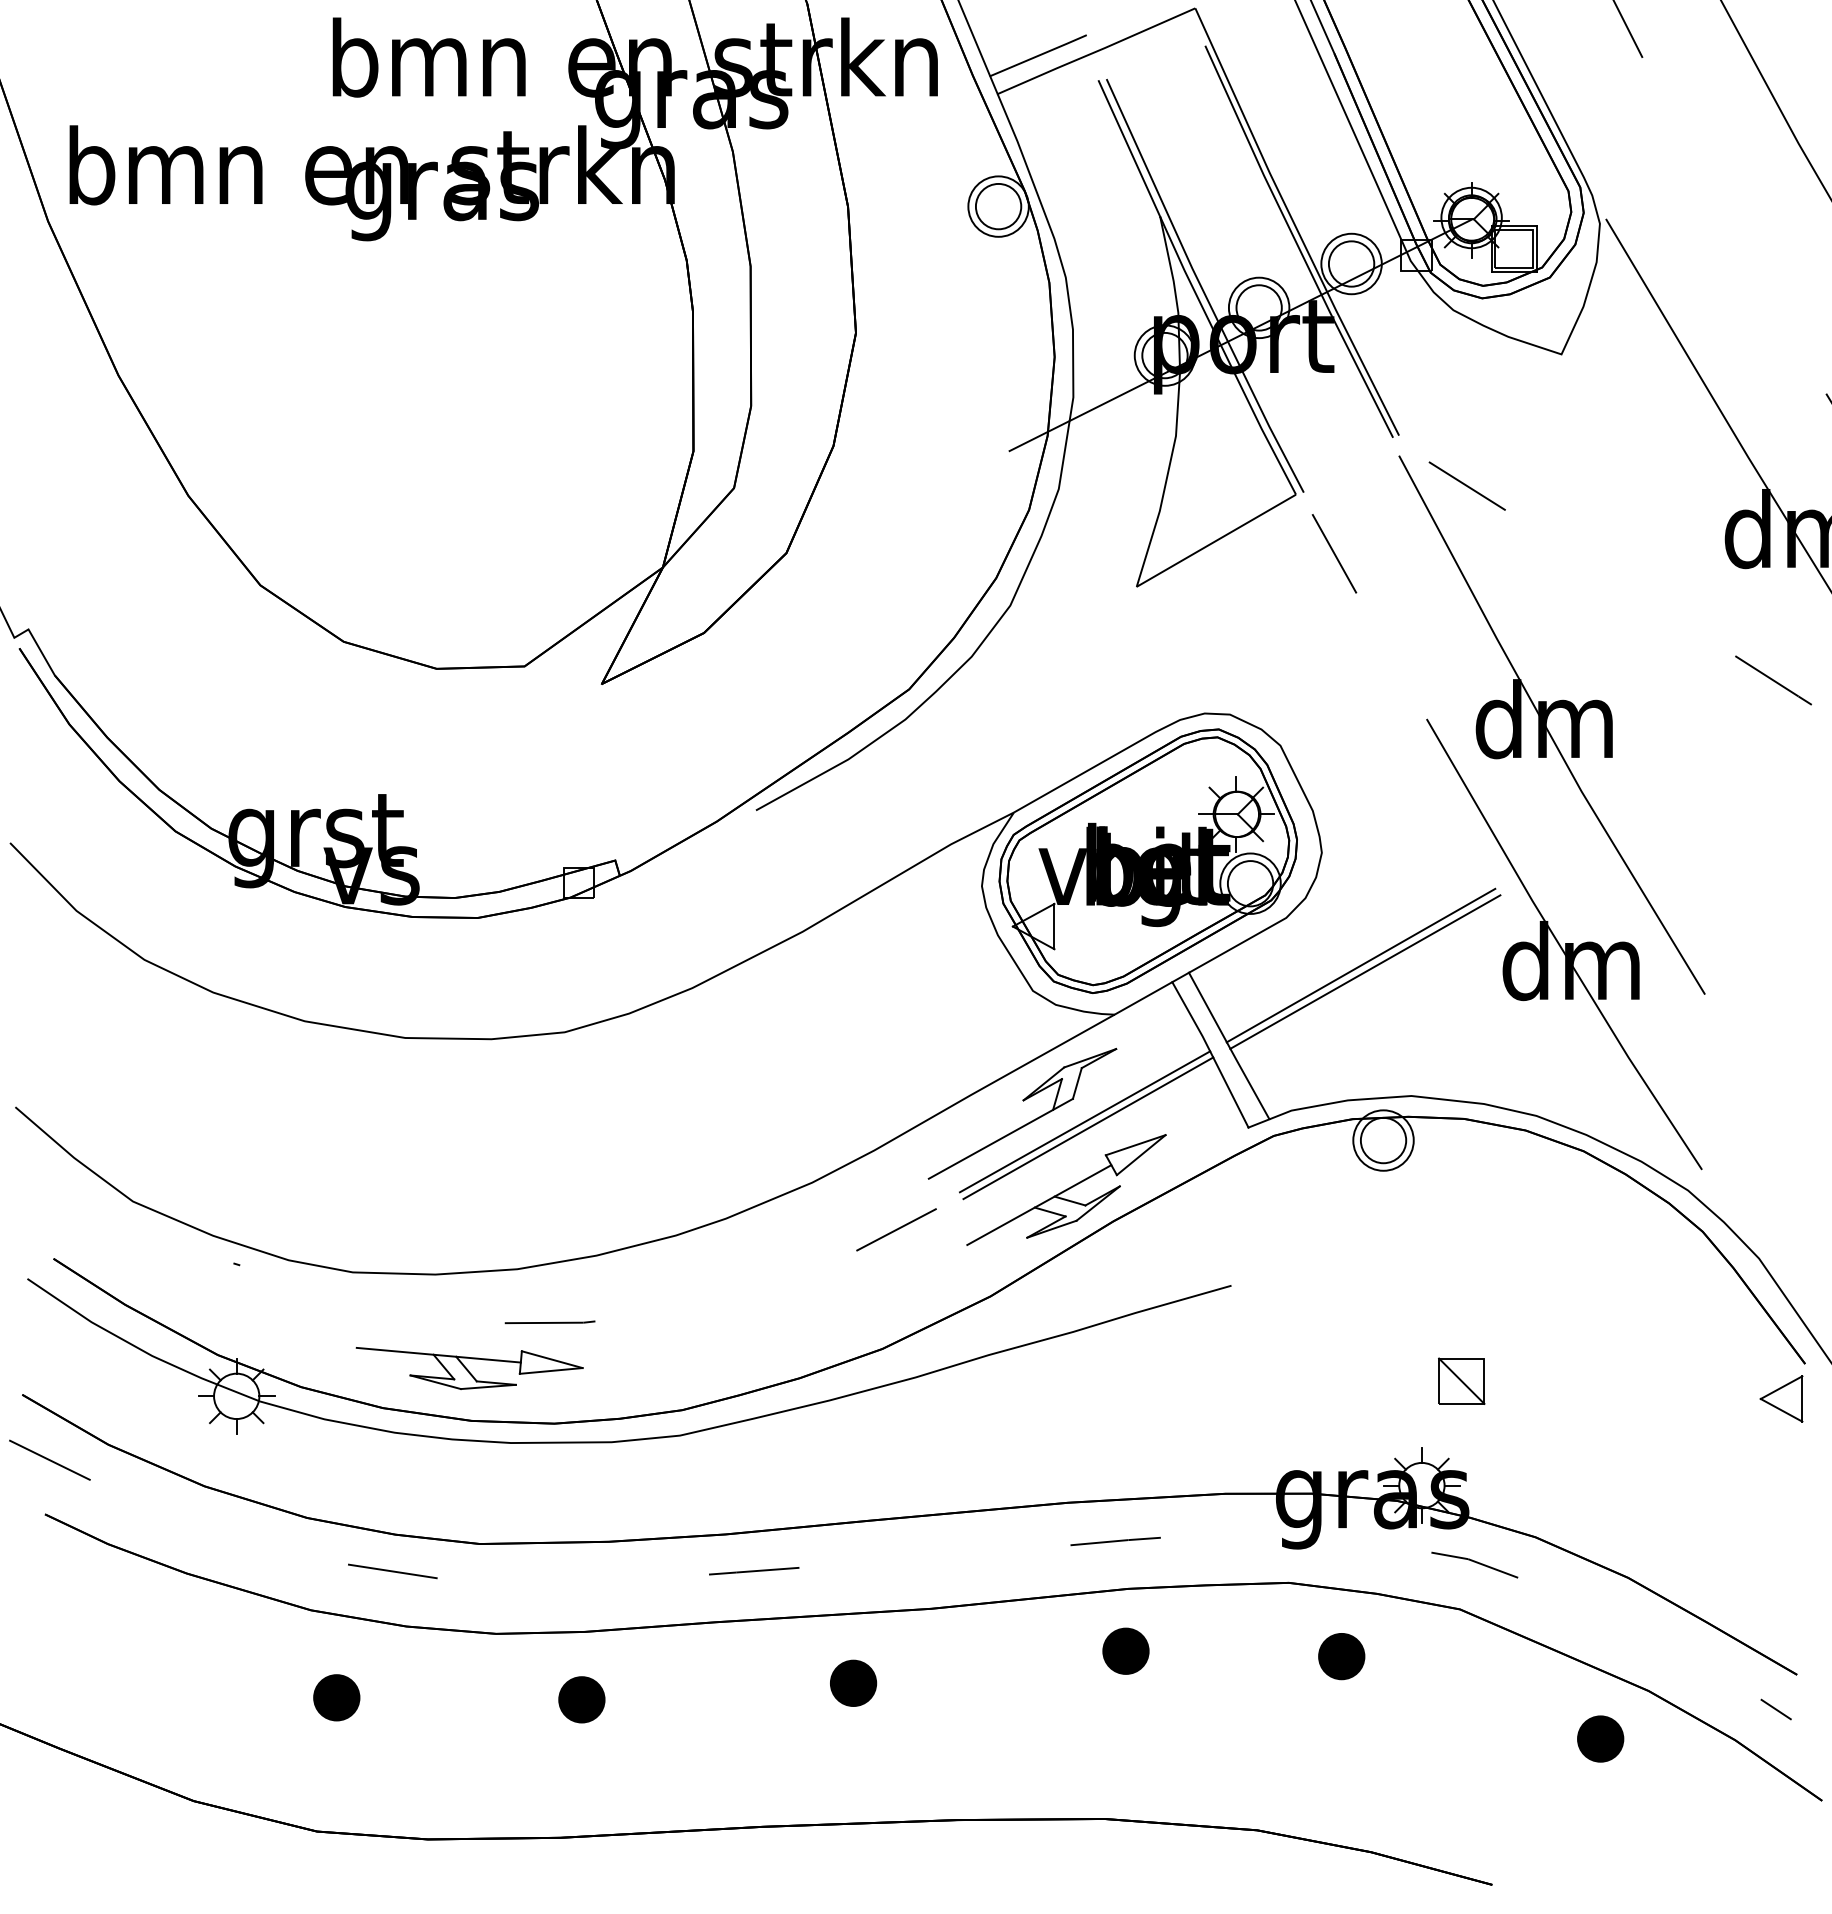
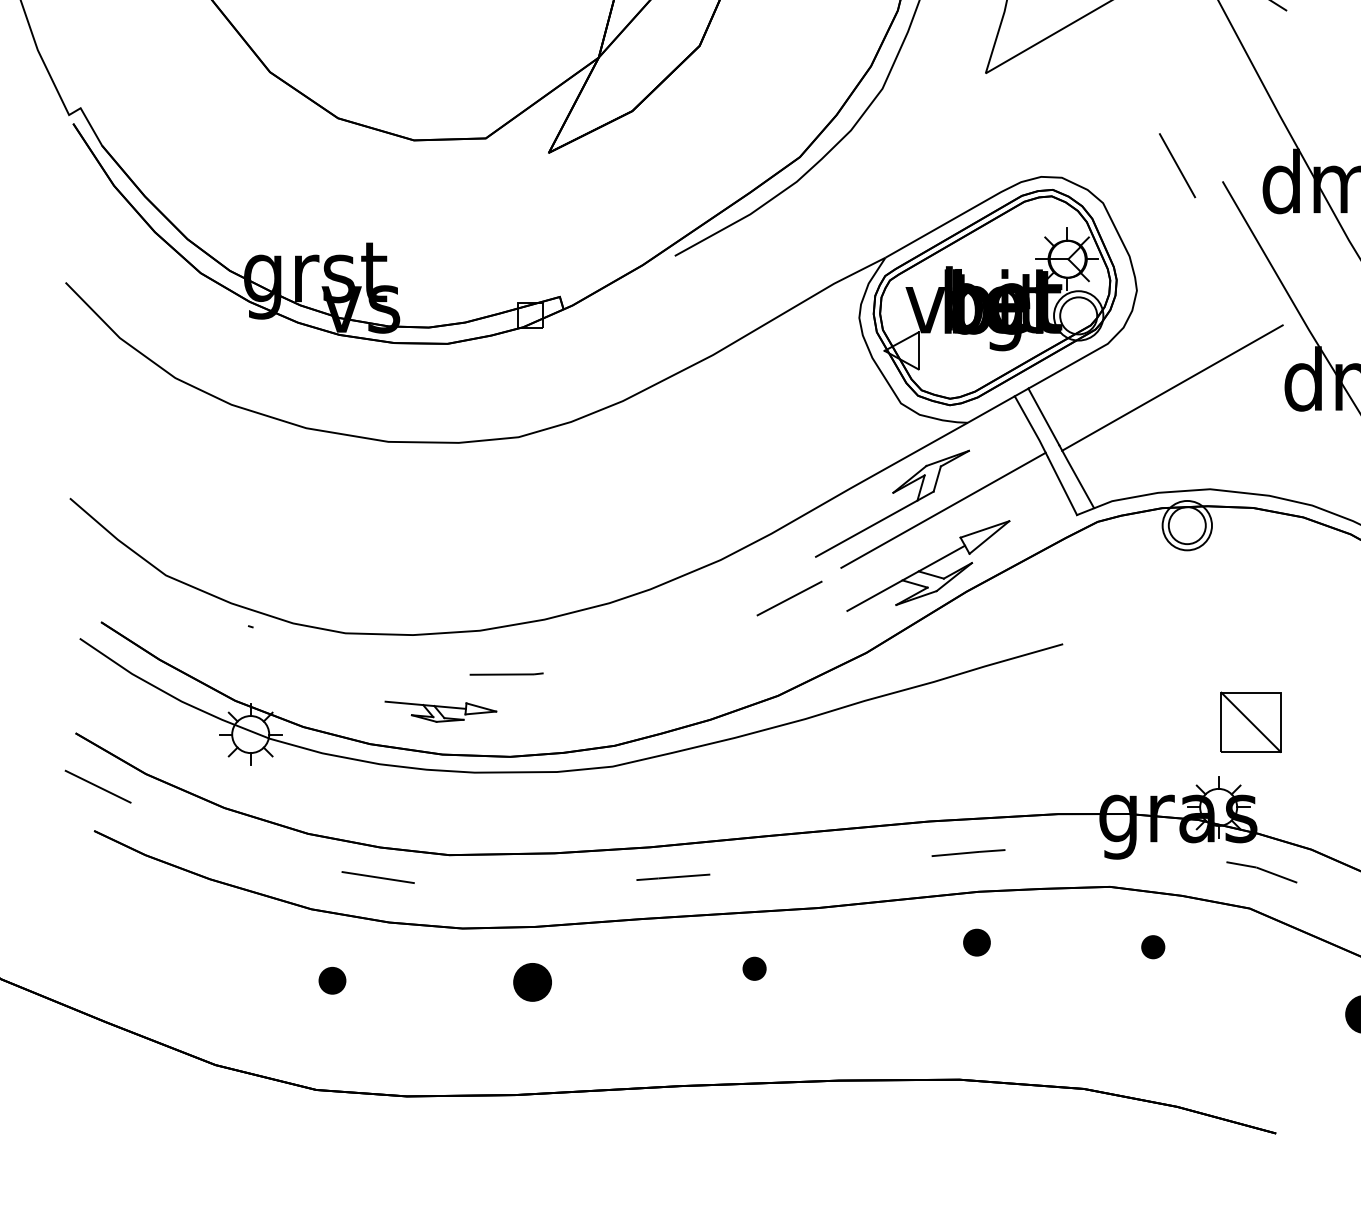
line: (1334, 553) -> (1177, 165), moved
line: (1360, 965) -> (1168, 382), removed
line: (1088, 1128) -> (946, 515), removed
part: (469, 1368) -> (440, 711), size x0.6
part: (1461, 1380) -> (1250, 721), size x1.6
part: (1125, 1650) -> (976, 942), size x0.7
part: (1341, 1656) -> (1152, 947), size x0.6
part: (853, 1682) -> (754, 968), size x0.6
part: (336, 1697) -> (332, 980), size x0.7

